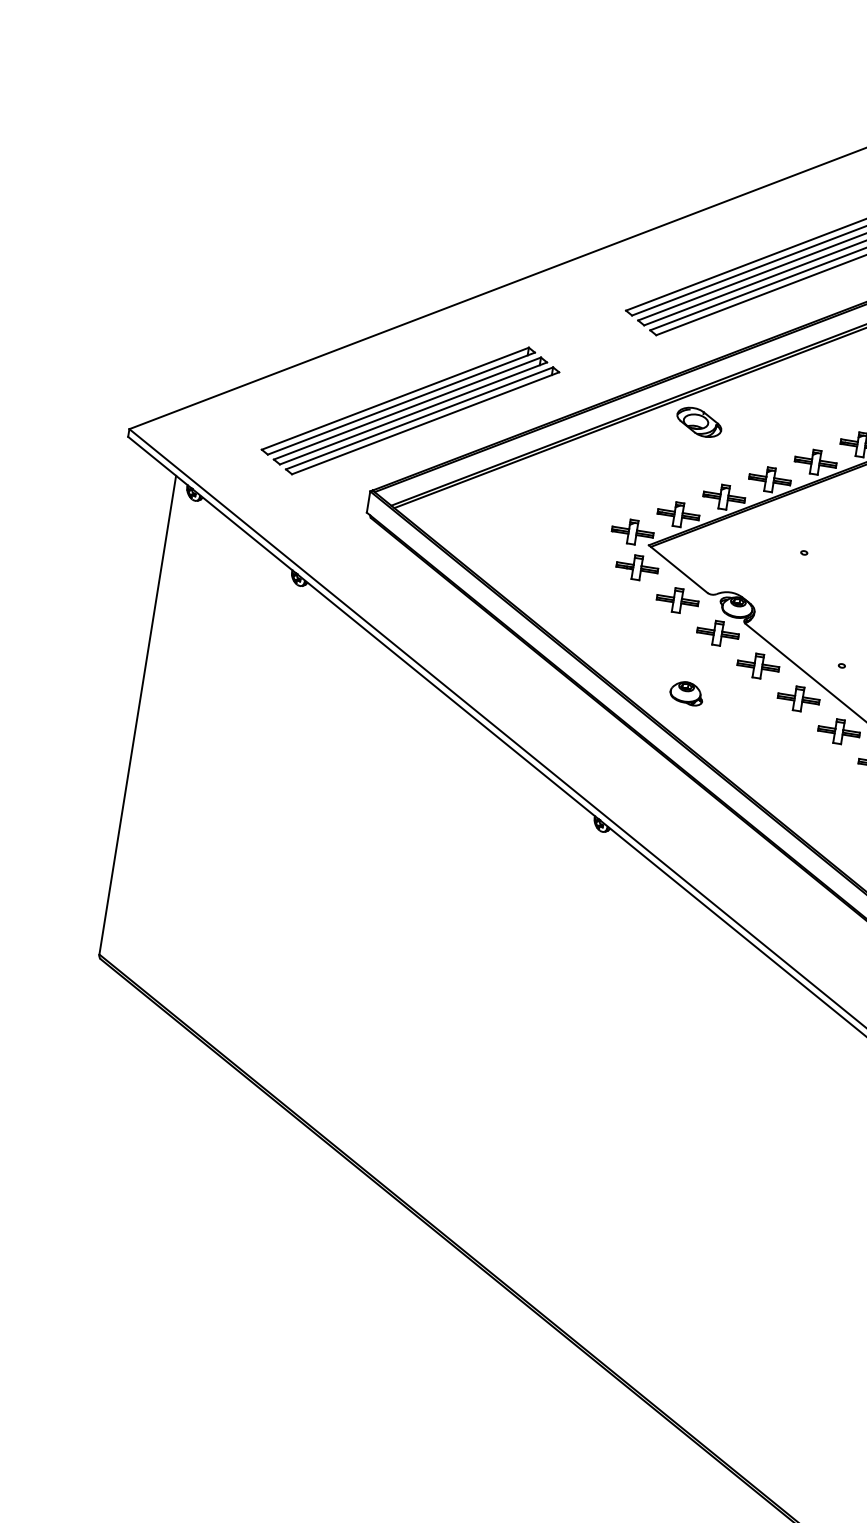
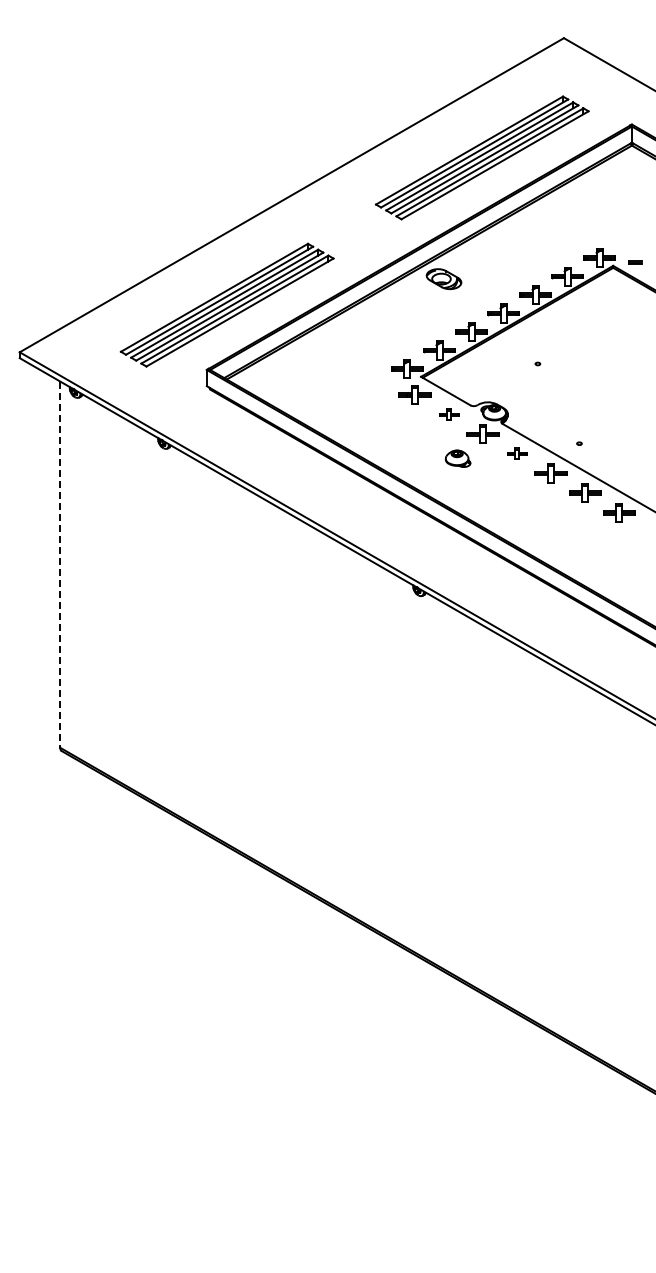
part: (676, 600) -> (448, 414), size x0.6
part: (757, 665) -> (516, 453), size x0.6
part: (686, 692) -> (457, 458), moved
line: (138, 716) -> (60, 565), solid -> dashed

